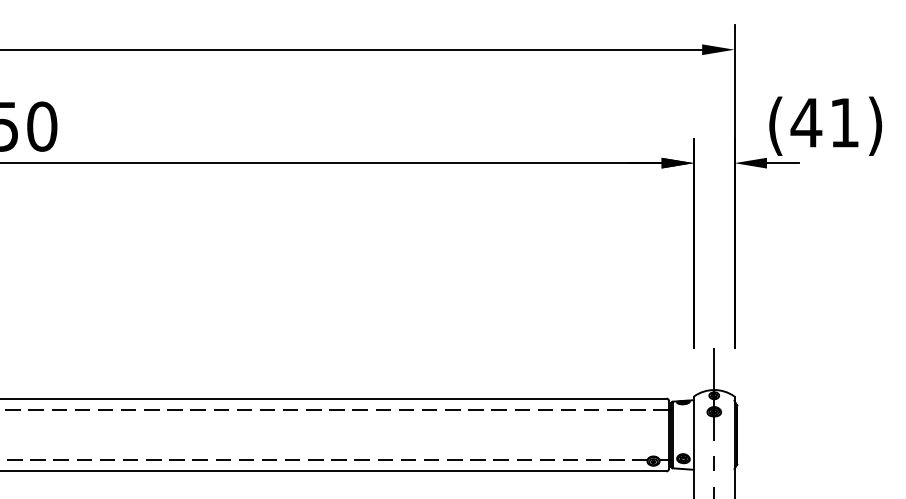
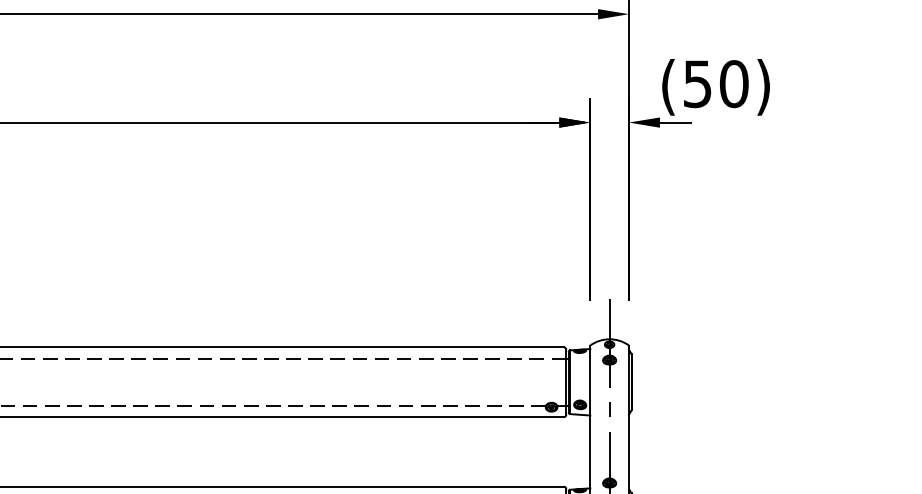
text: (825, 123) -> (715, 84), (41) -> (50)

